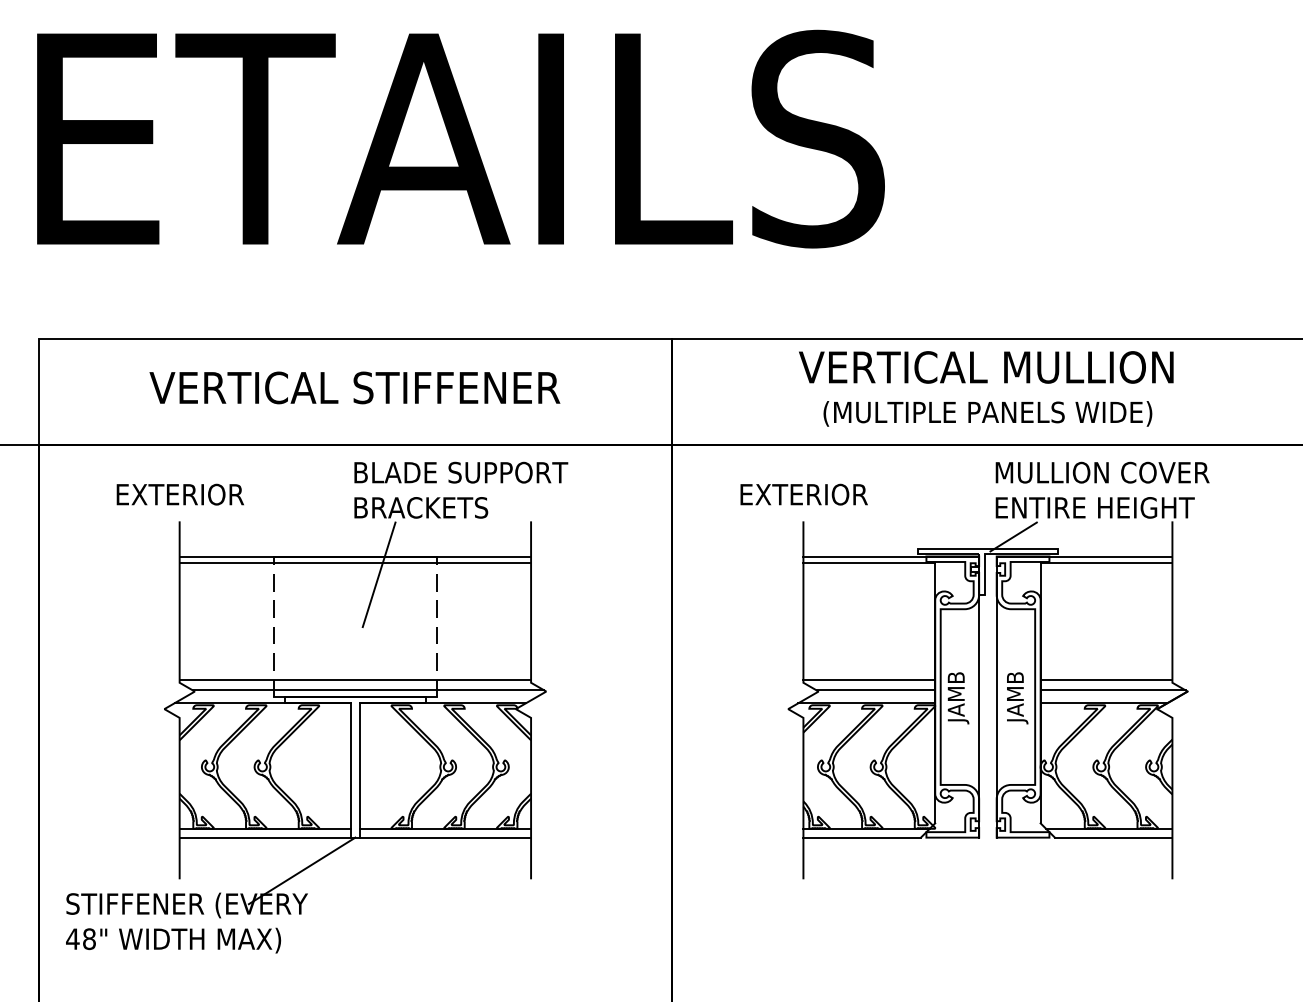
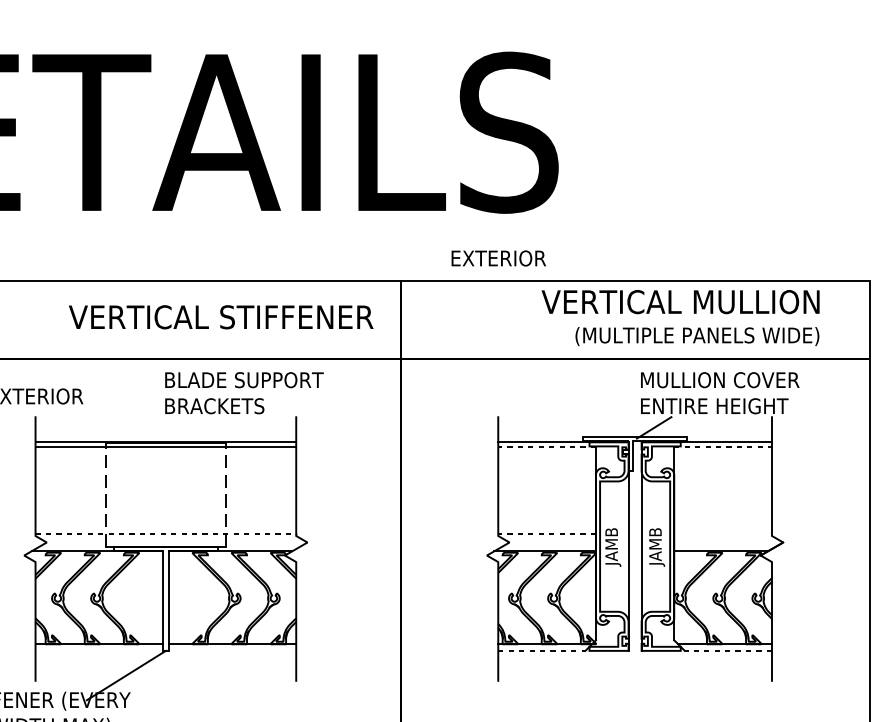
text: (986, 367) -> (680, 302), moved
text: (354, 387) -> (220, 316), moved
text: (987, 413) -> (697, 336), moved
text: (803, 494) -> (498, 258), moved
line: (869, 563) -> (547, 447), solid -> dashed
line: (1106, 563) -> (723, 447), solid -> dashed
line: (378, 574) -> (183, 455), removed
line: (355, 679) -> (165, 533), solid -> dashed
line: (869, 679) -> (547, 533), solid -> dashed
line: (1106, 679) -> (723, 533), removed
line: (368, 690) -> (175, 541), removed
line: (875, 690) -> (551, 541), removed
line: (1112, 690) -> (727, 541), removed
line: (264, 837) -> (98, 650), removed
line: (445, 837) -> (232, 650), removed
line: (862, 837) -> (542, 650), solid -> dashed
line: (1113, 837) -> (728, 650), solid -> dashed

